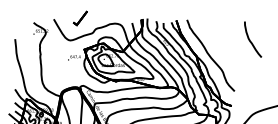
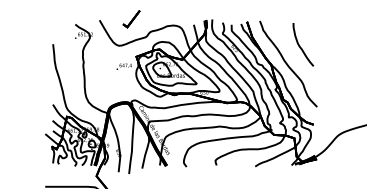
curve: (250, 40) -> (300, 45), moved

